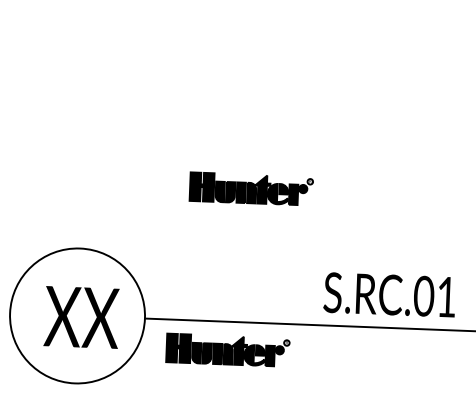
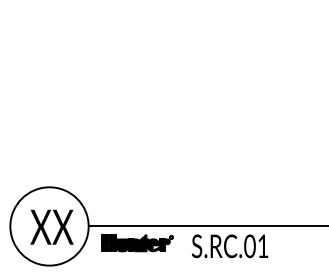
part: (251, 189) -> (147, 149), removed
text: (390, 295) -> (230, 246), moved

